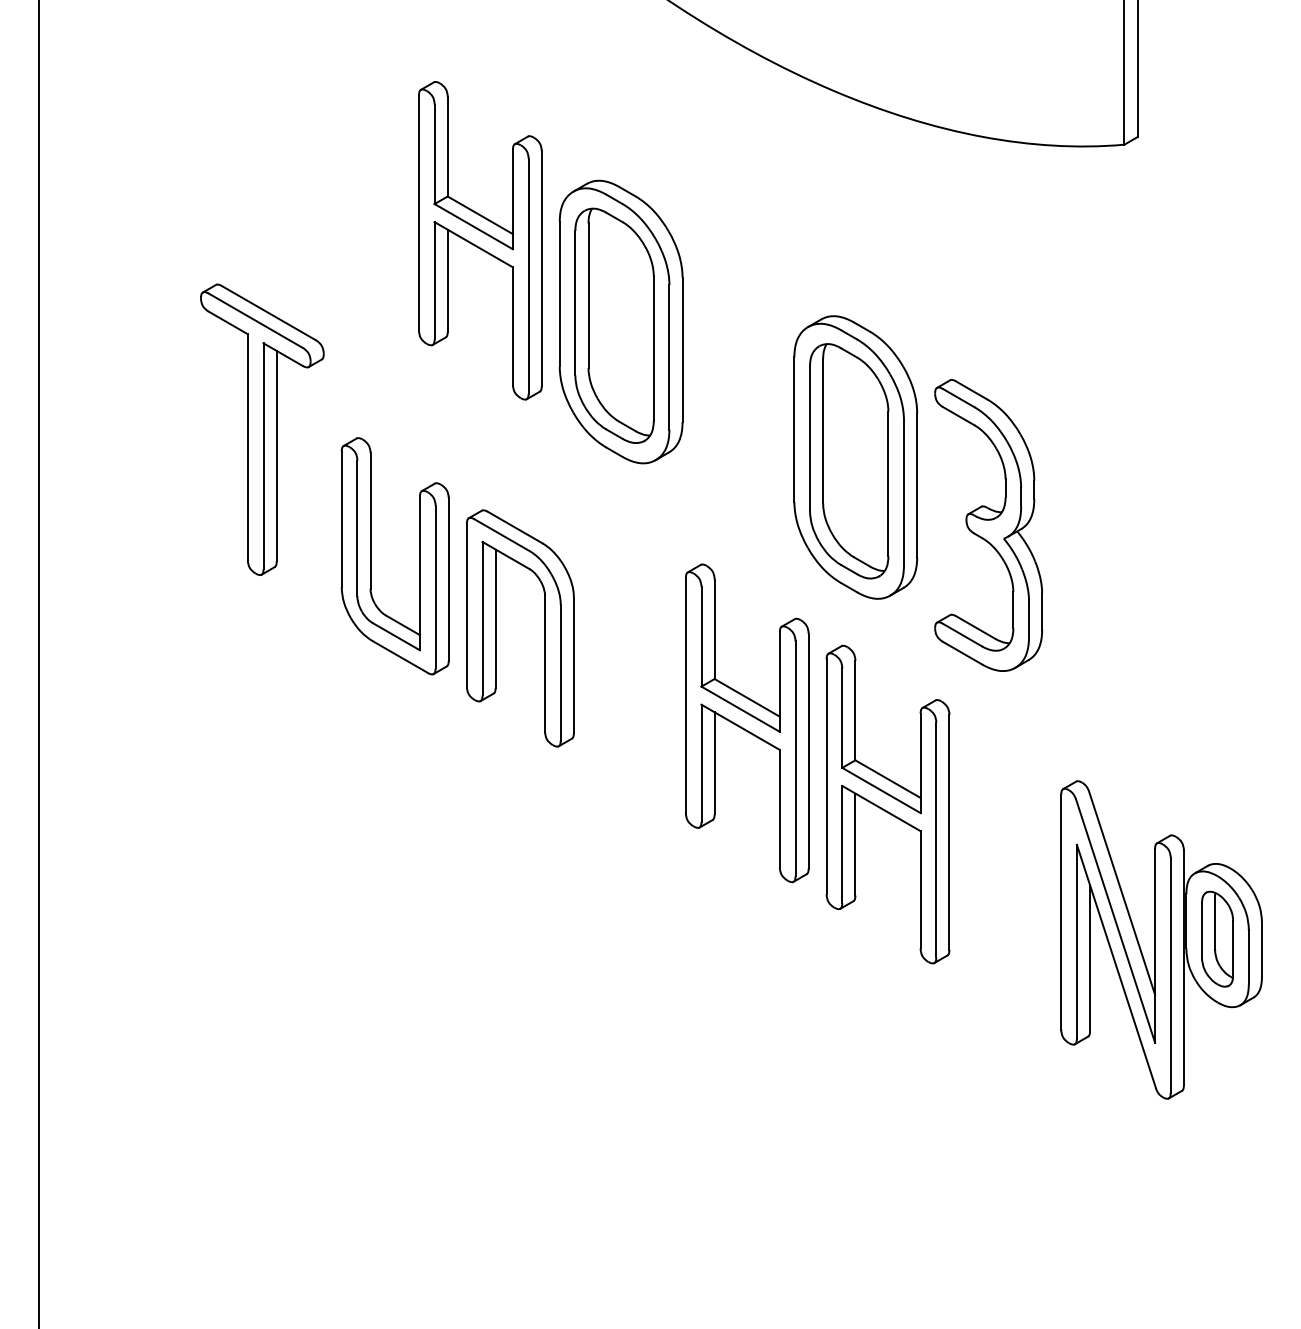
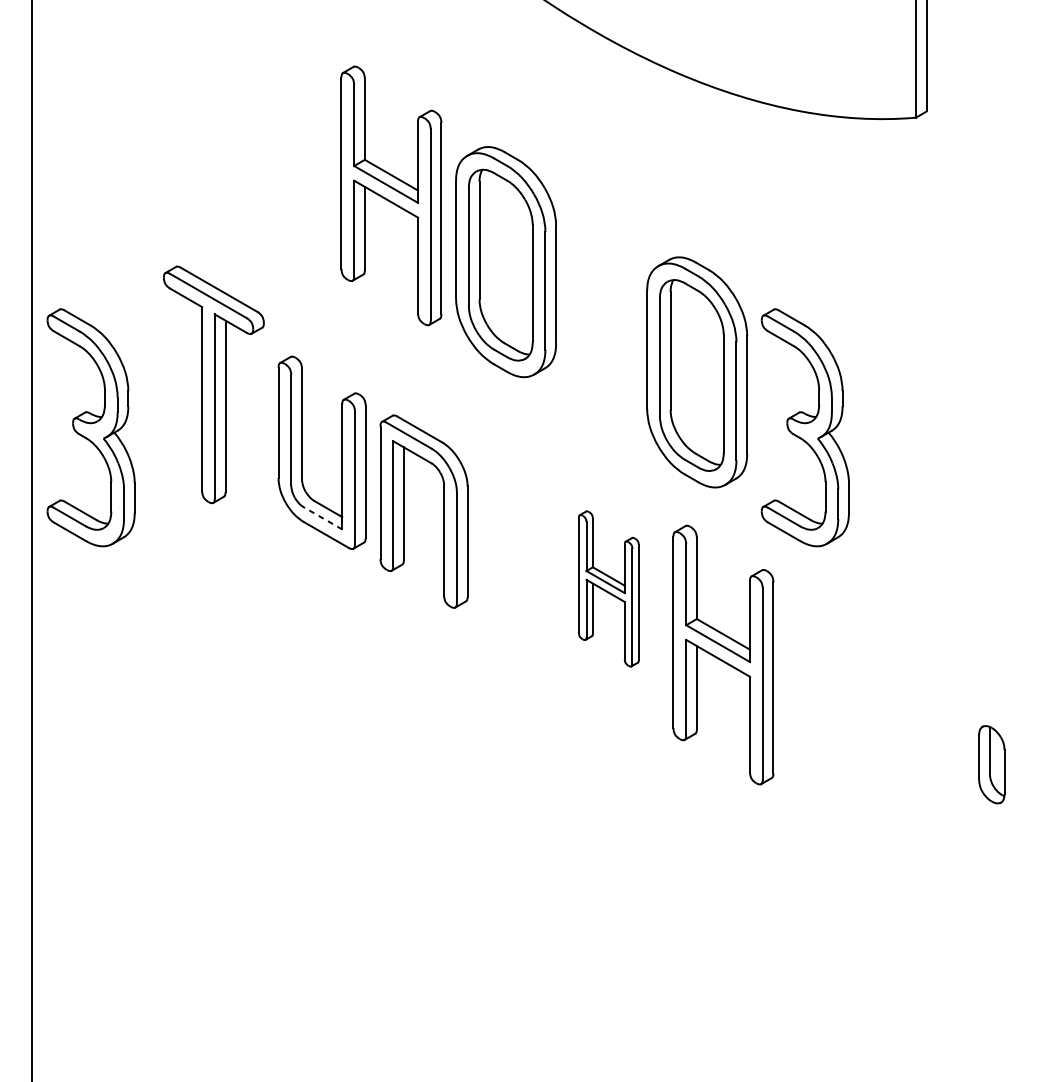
part: (262, 429) -> (214, 384), moved
part: (111, 525) -> (91, 427), added
line: (396, 636) -> (323, 518), solid -> dashed
part: (747, 723) -> (608, 589), size x0.6
part: (1161, 939) -> (946, 764), removed

